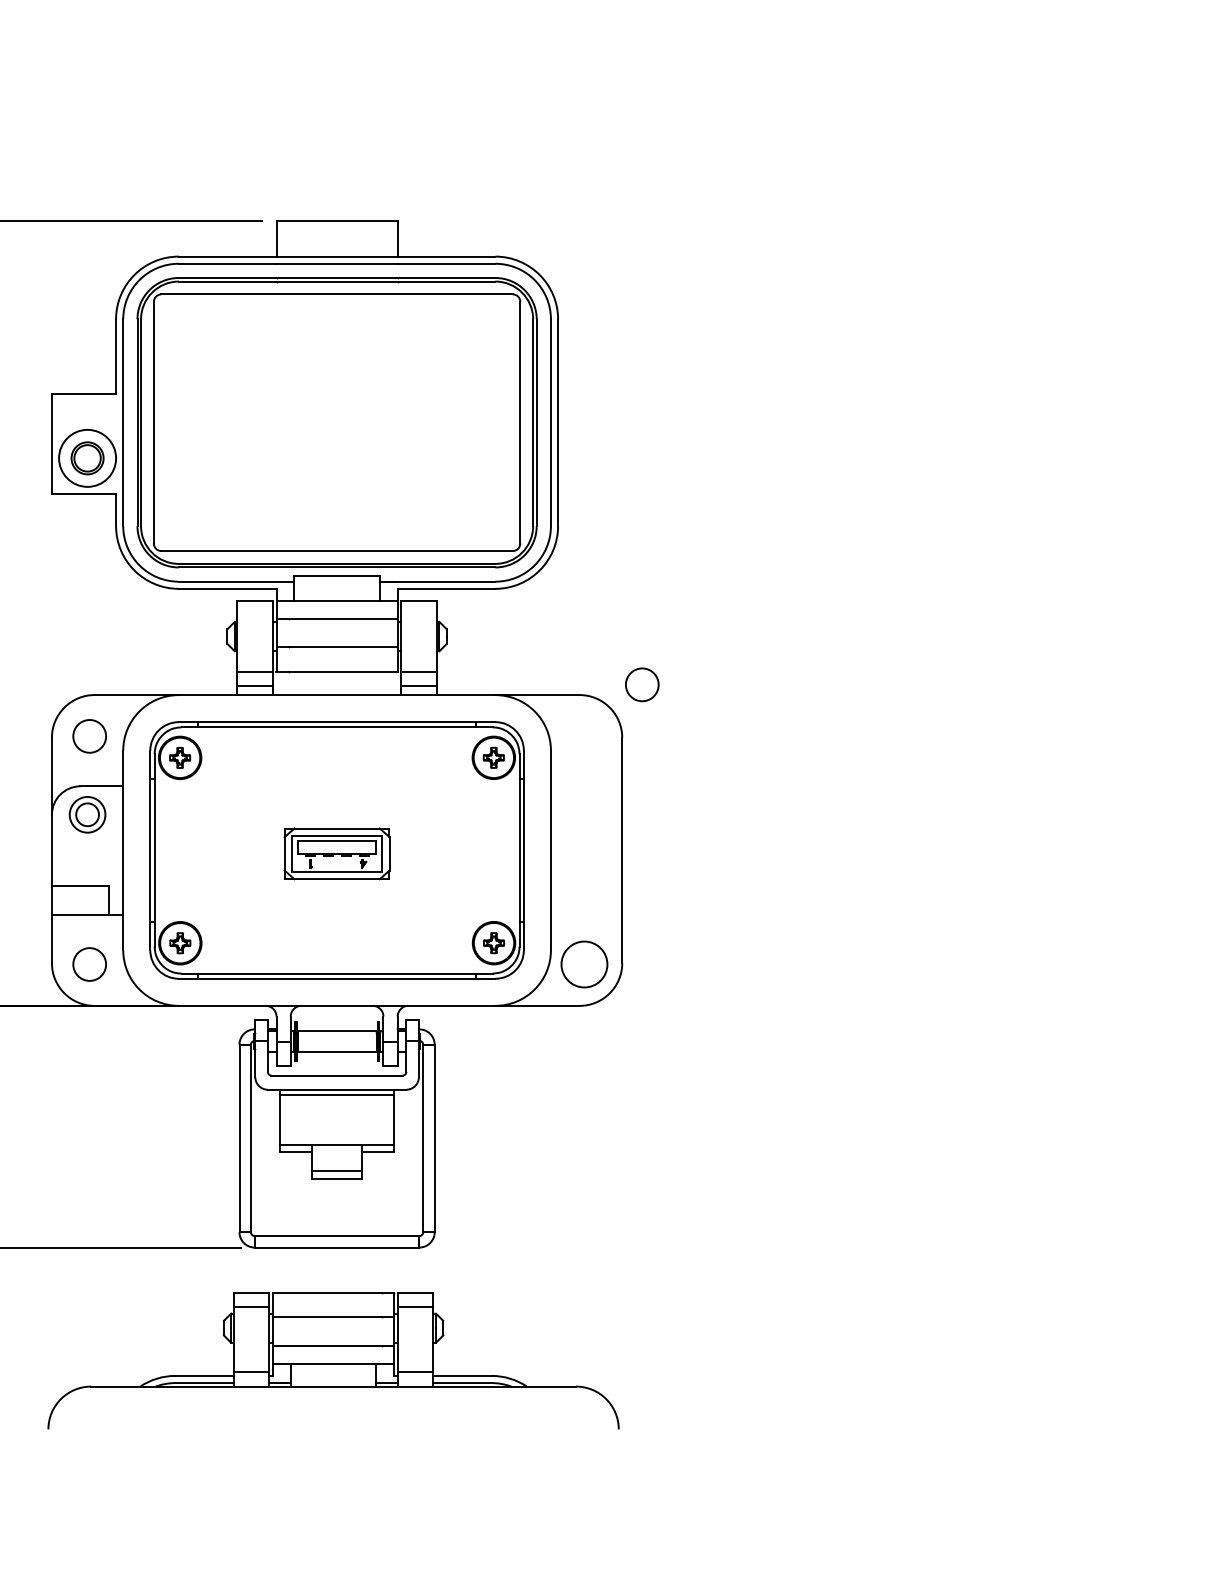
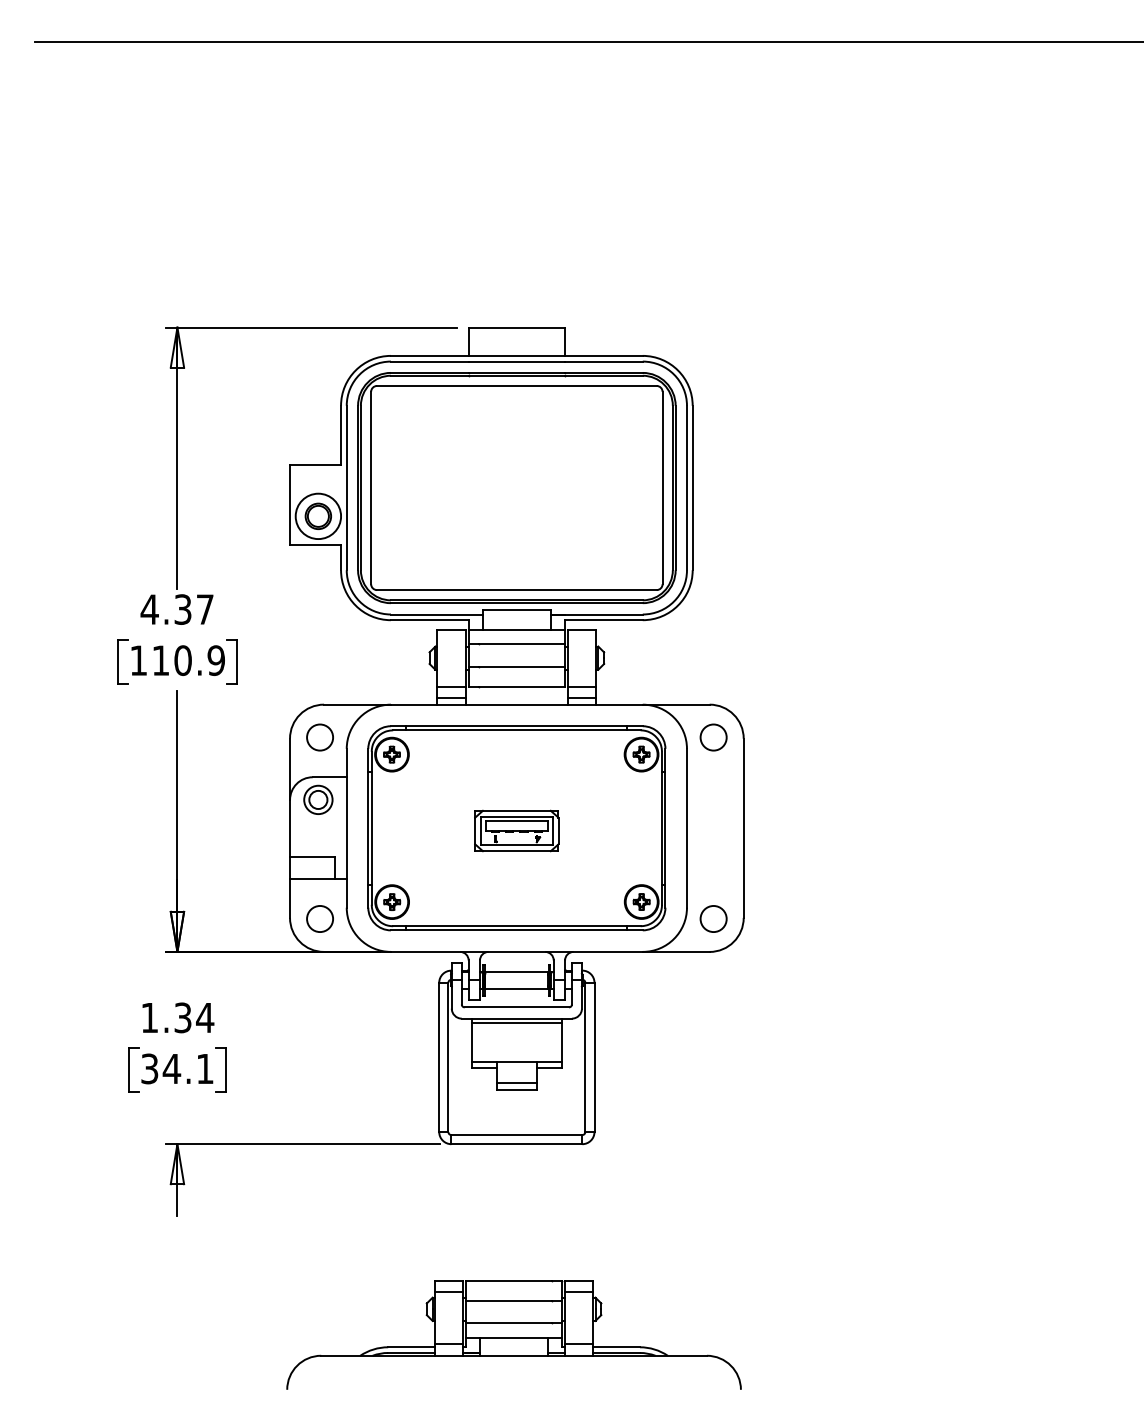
circle: (642, 684) -> (713, 737), moved
circle: (584, 963) -> (713, 918), size x0.71
part: (332, 1359) -> (513, 1334), moved

